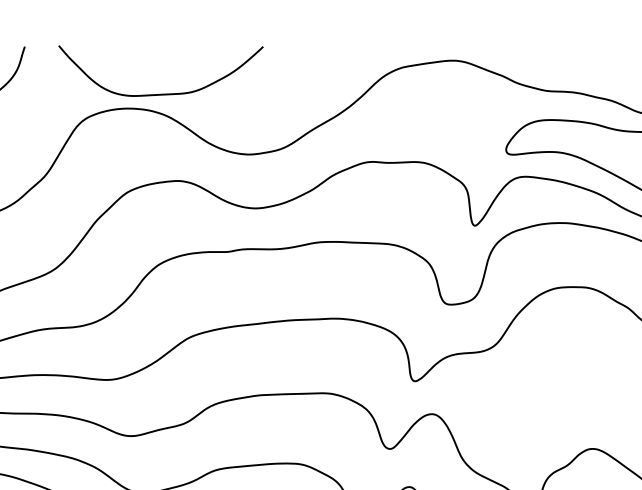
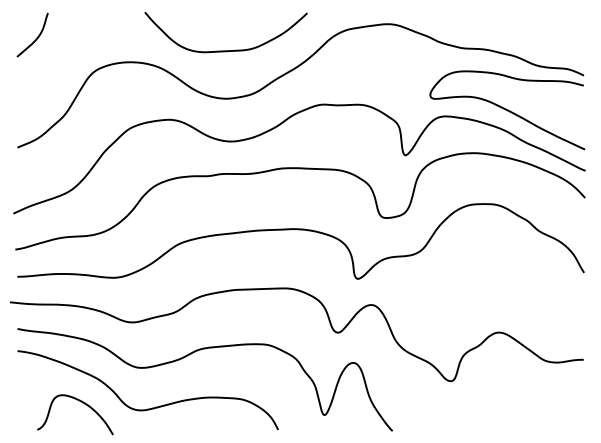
curve: (160, 93) -> (225, 50), moved

